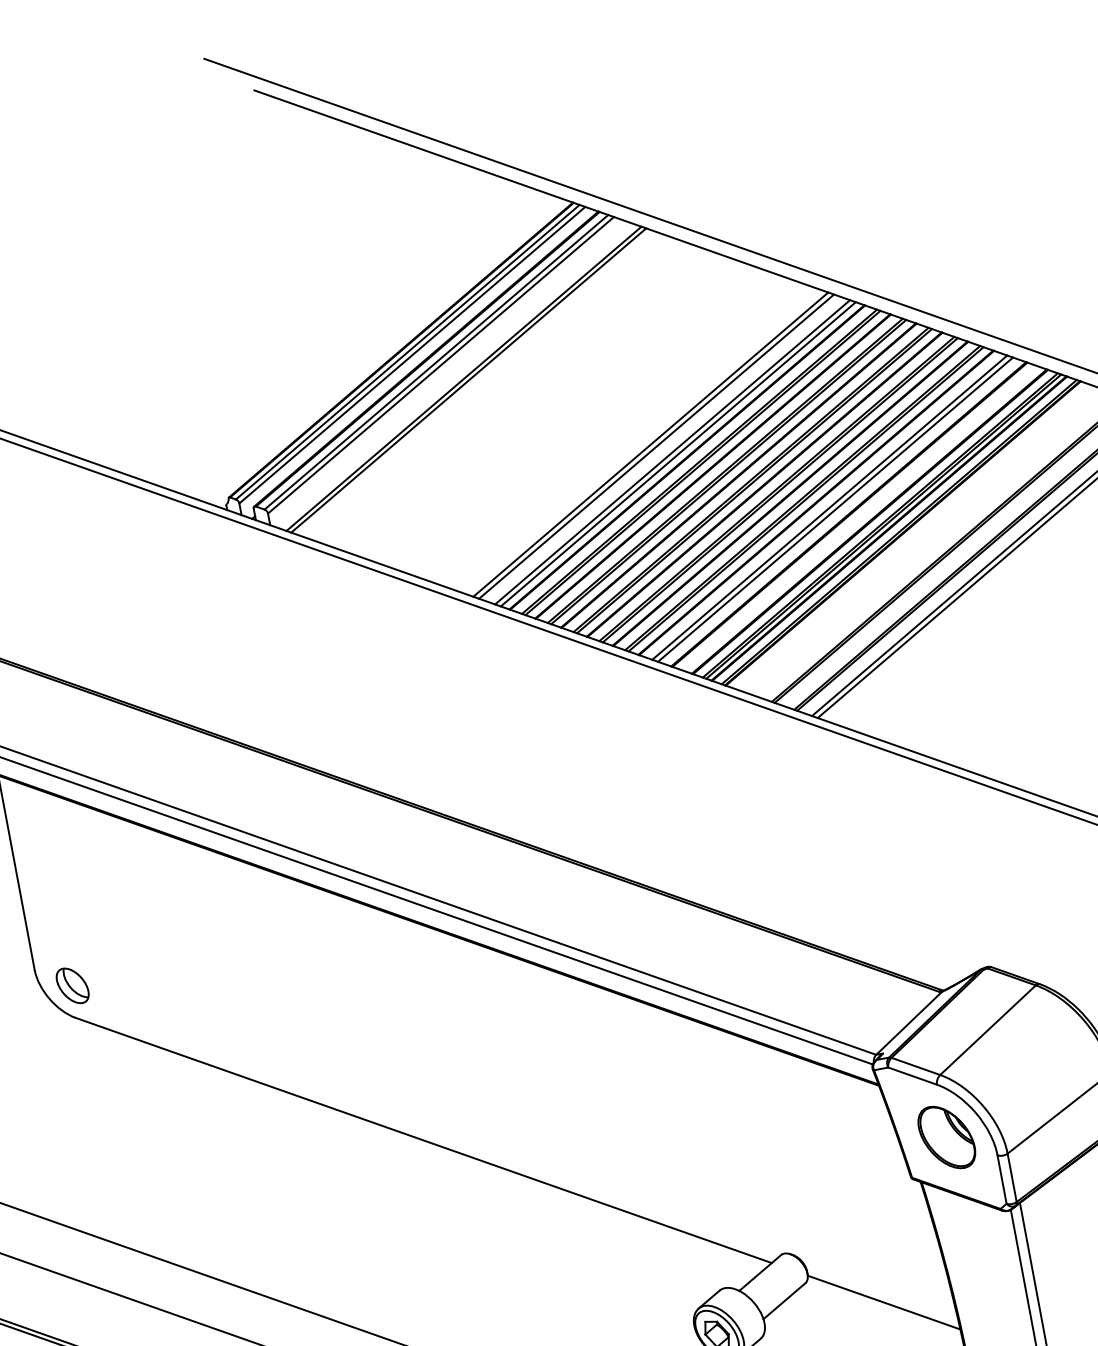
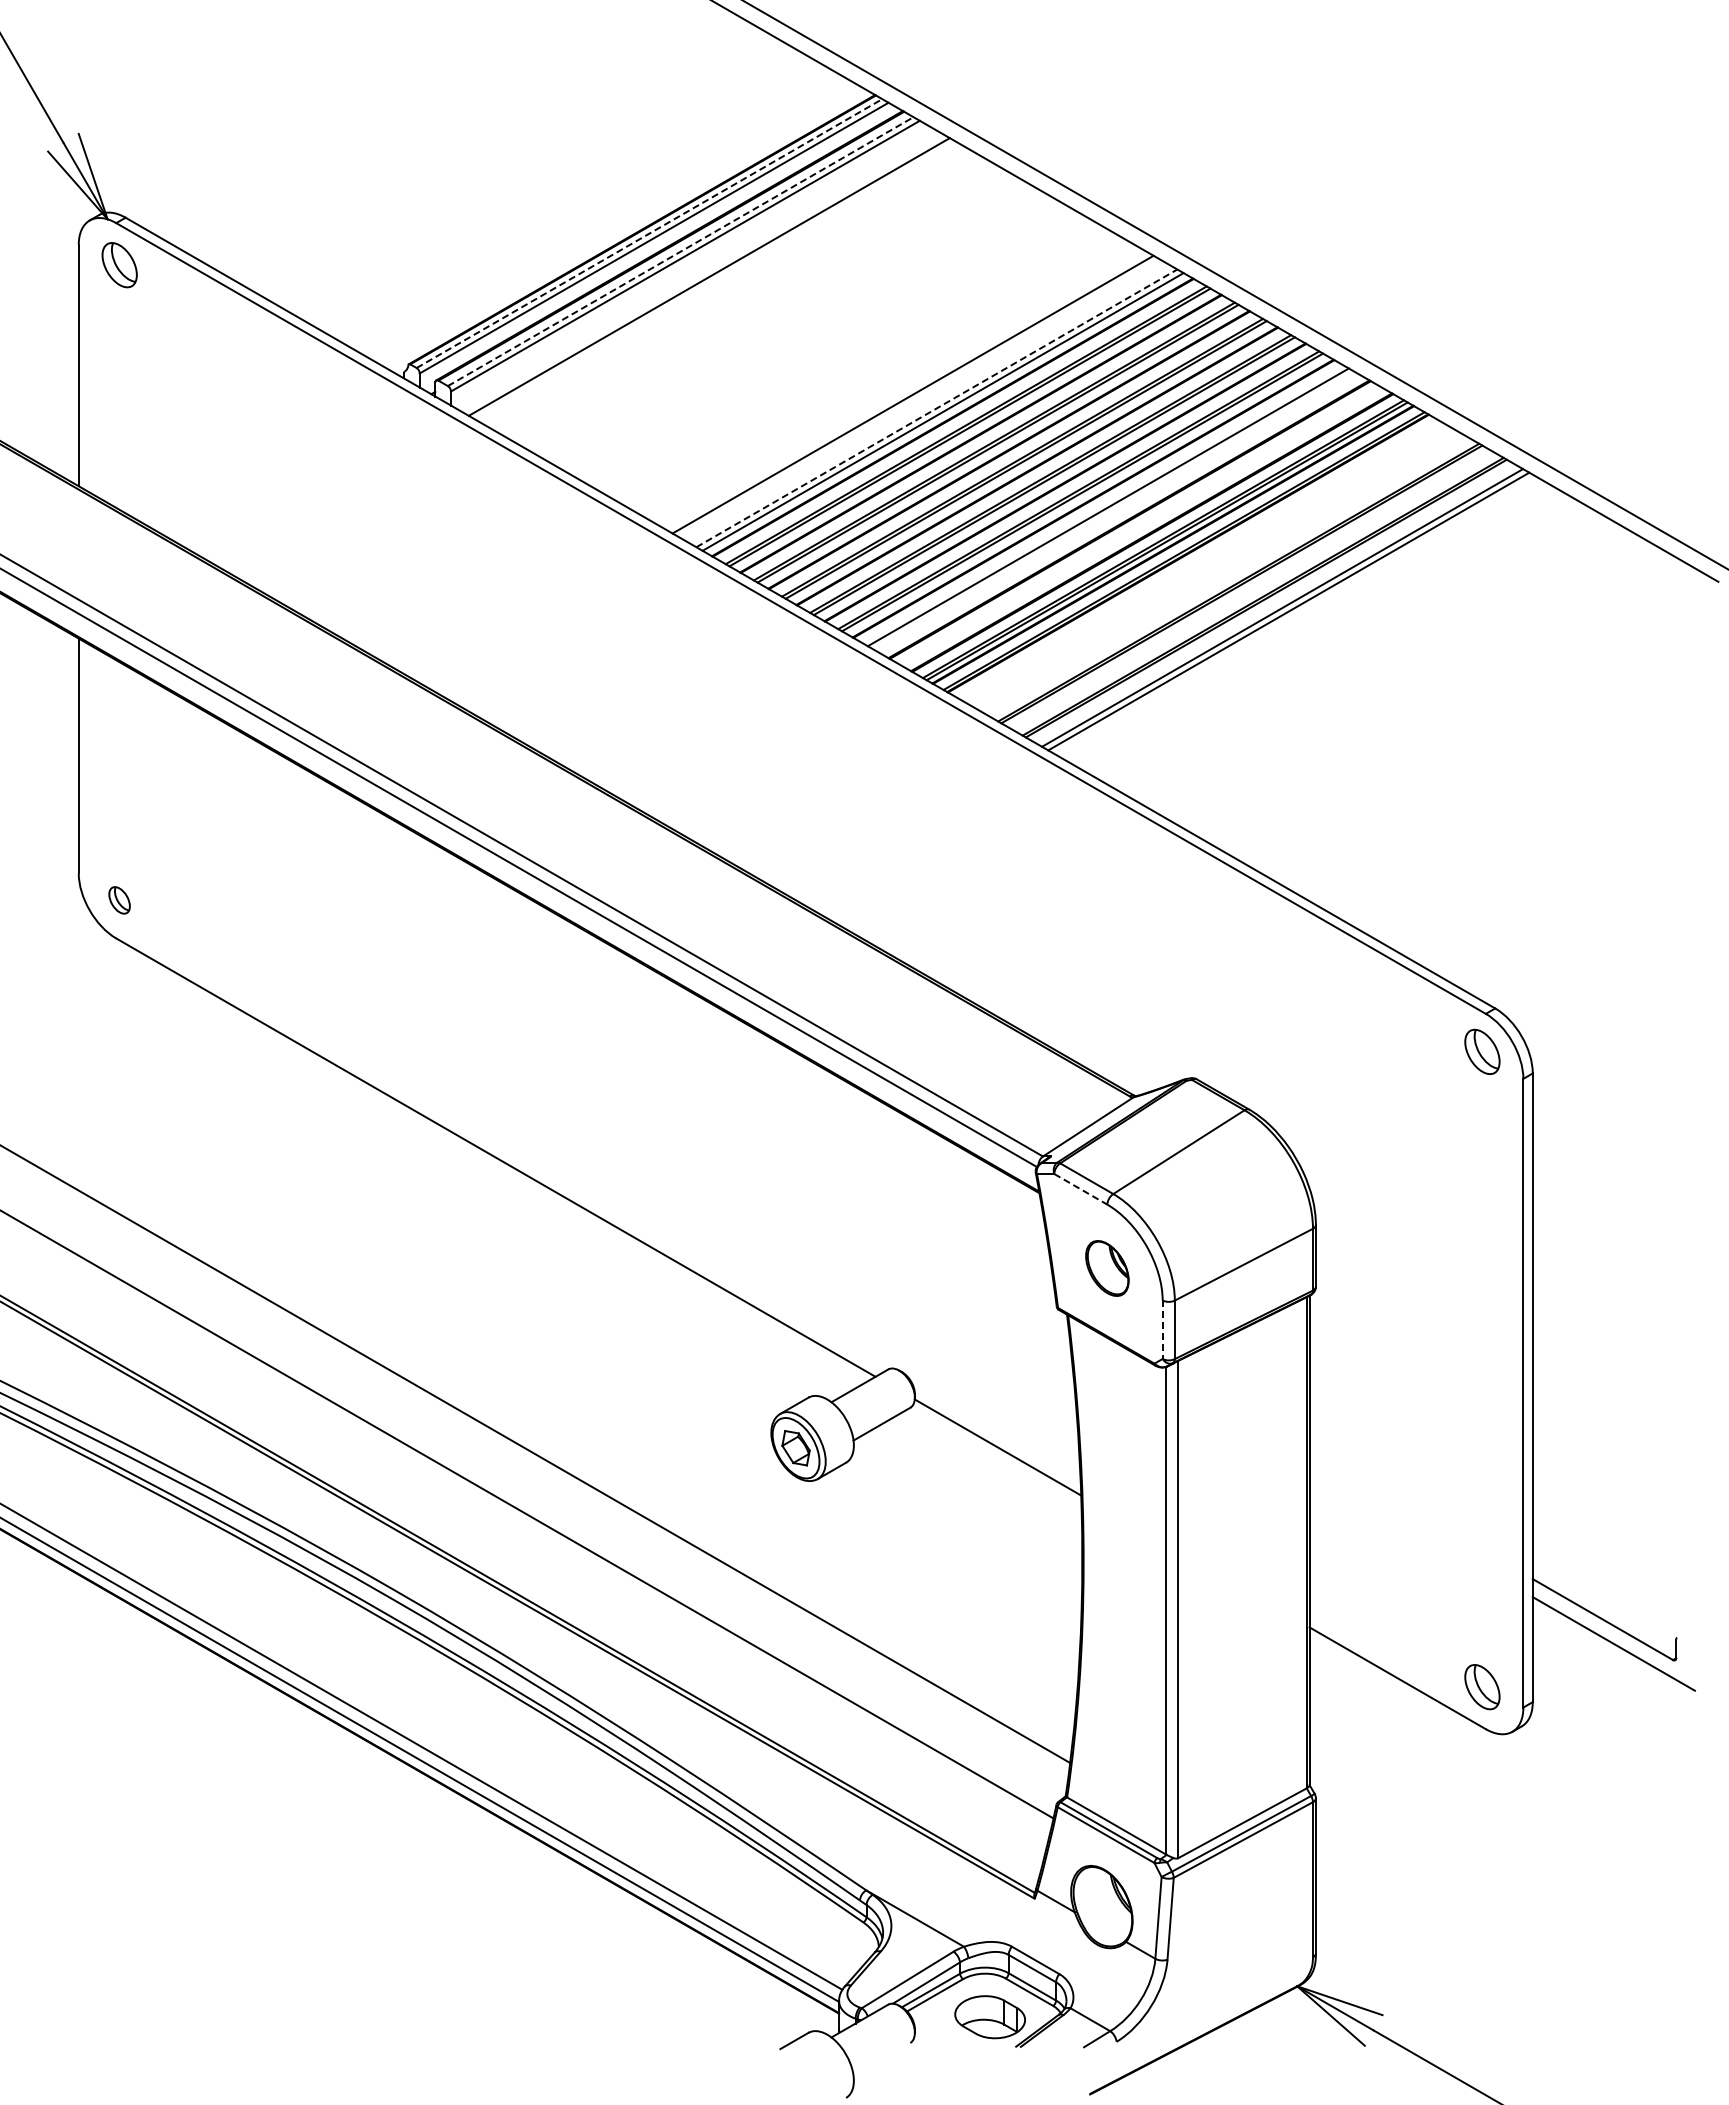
line: (407, 352) -> (649, 233), solid -> dashed
line: (436, 362) -> (680, 251), solid -> dashed
line: (468, 380) -> (714, 279), removed
line: (655, 446) -> (918, 398), removed
line: (672, 452) -> (936, 408), solid -> dashed
line: (835, 509) -> (1114, 510), removed
part: (72, 986) -> (119, 900), size x0.6
line: (912, 1076) -> (1080, 1189), solid -> dashed
part: (946, 1137) -> (1107, 1268), size x0.7
line: (1002, 1180) -> (1162, 1330), solid -> dashed

